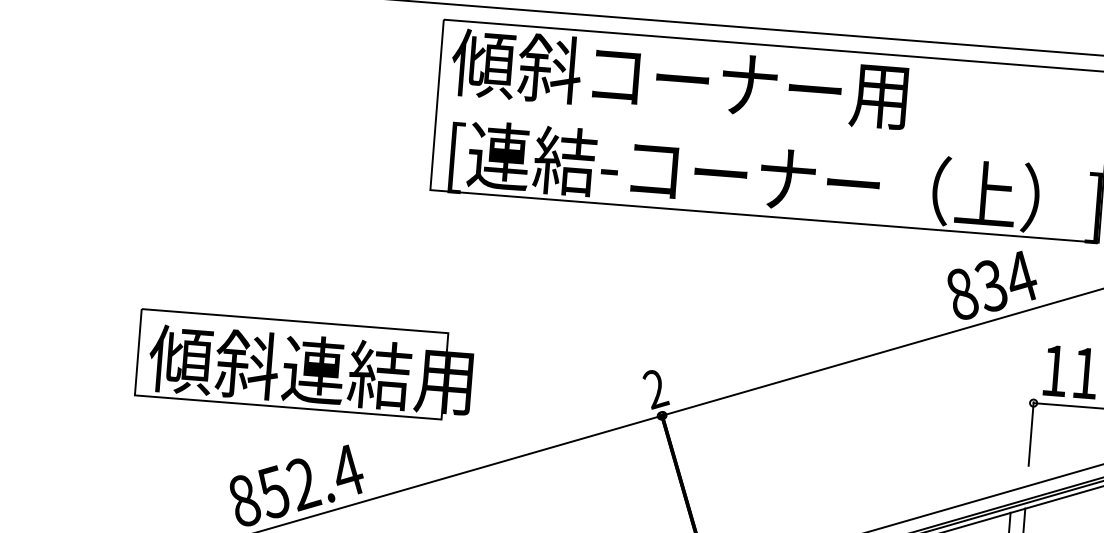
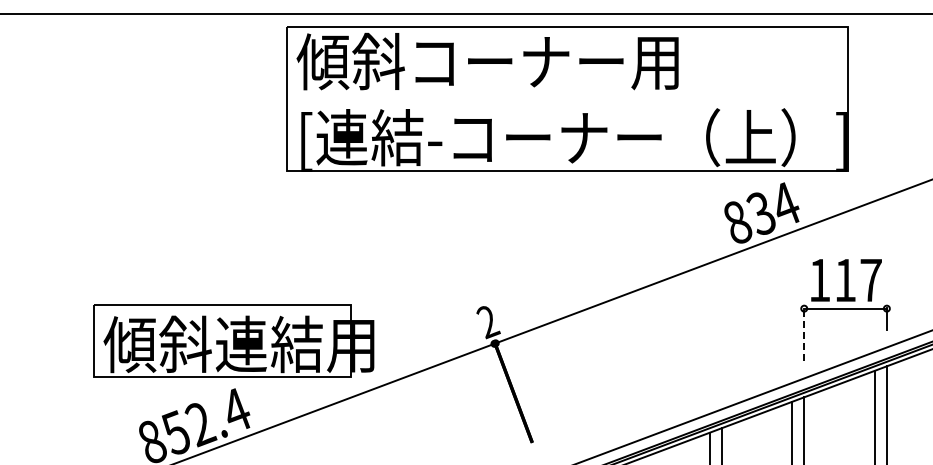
part: (304, 364) -> (233, 340), moved
line: (1031, 433) -> (804, 334), solid -> dashed

